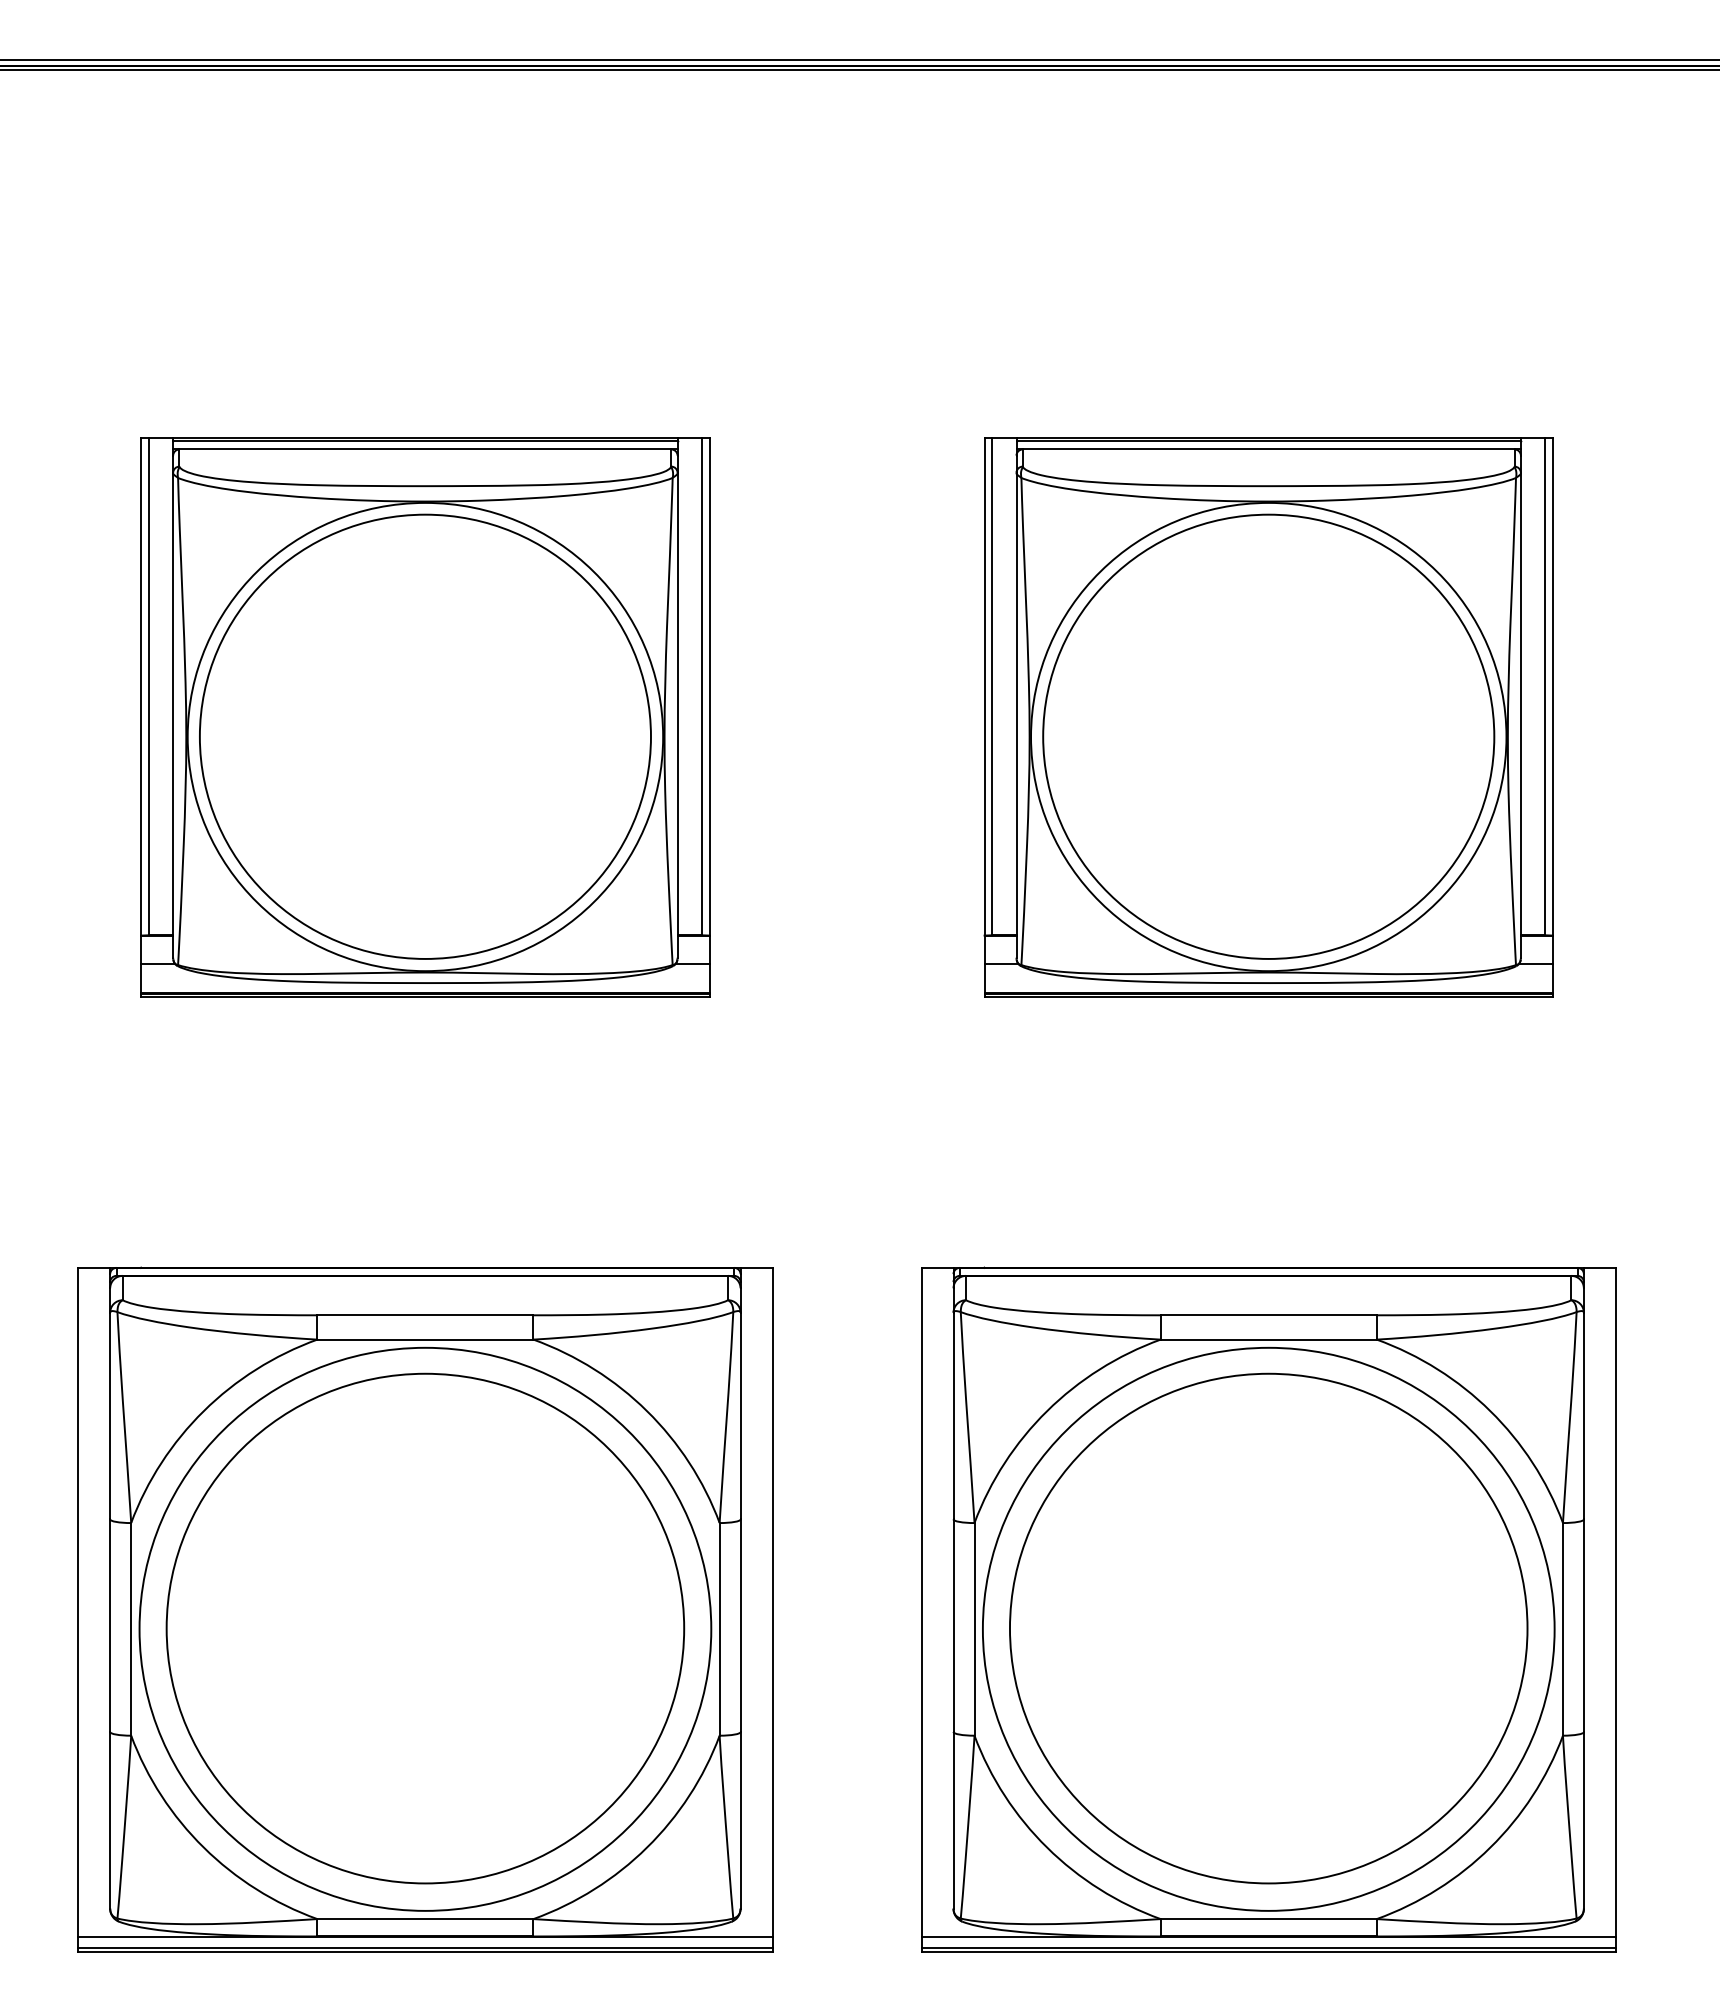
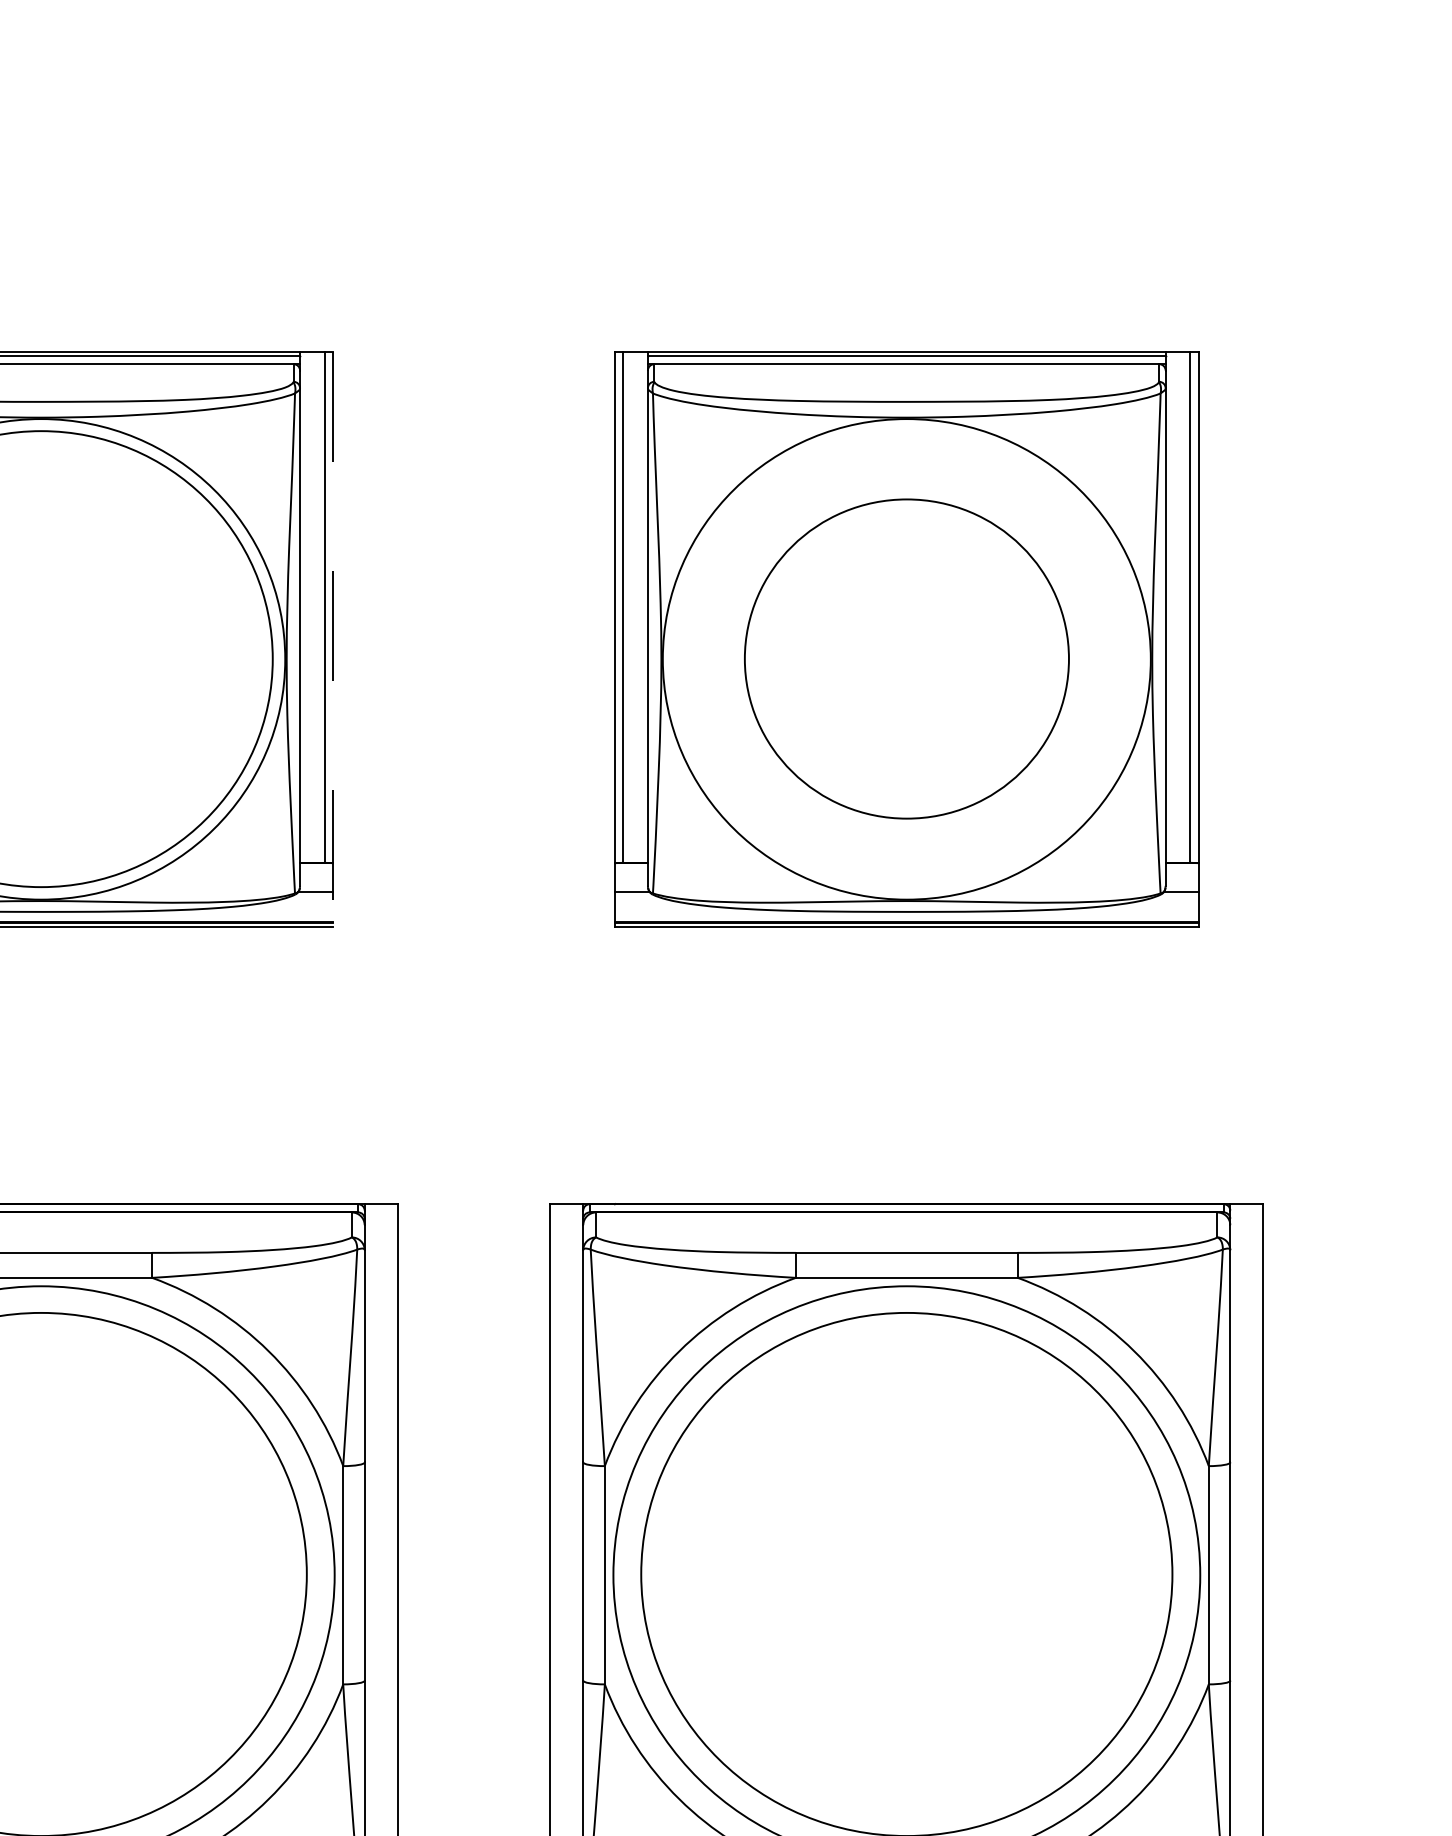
line: (709, 717) -> (332, 639), solid -> dashed
part: (1268, 736) -> (906, 658), size x0.7

